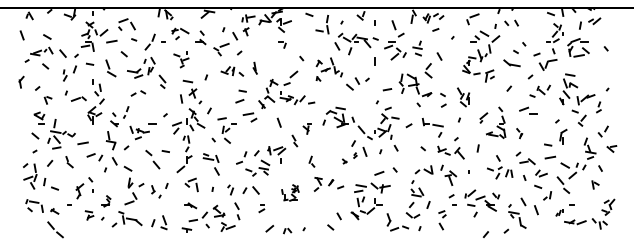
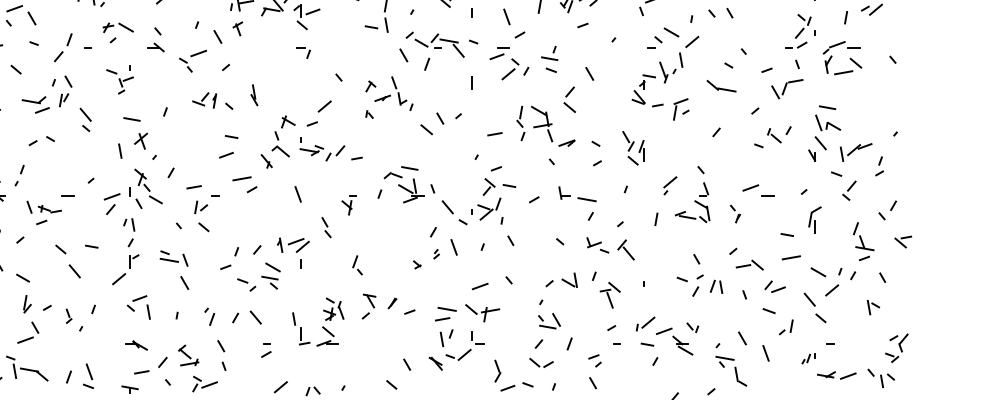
part: (528, 110) -> (758, 190), moved
line: (477, 148) -> (655, 219), moved
part: (290, 192) -> (318, 321), size x1.67

